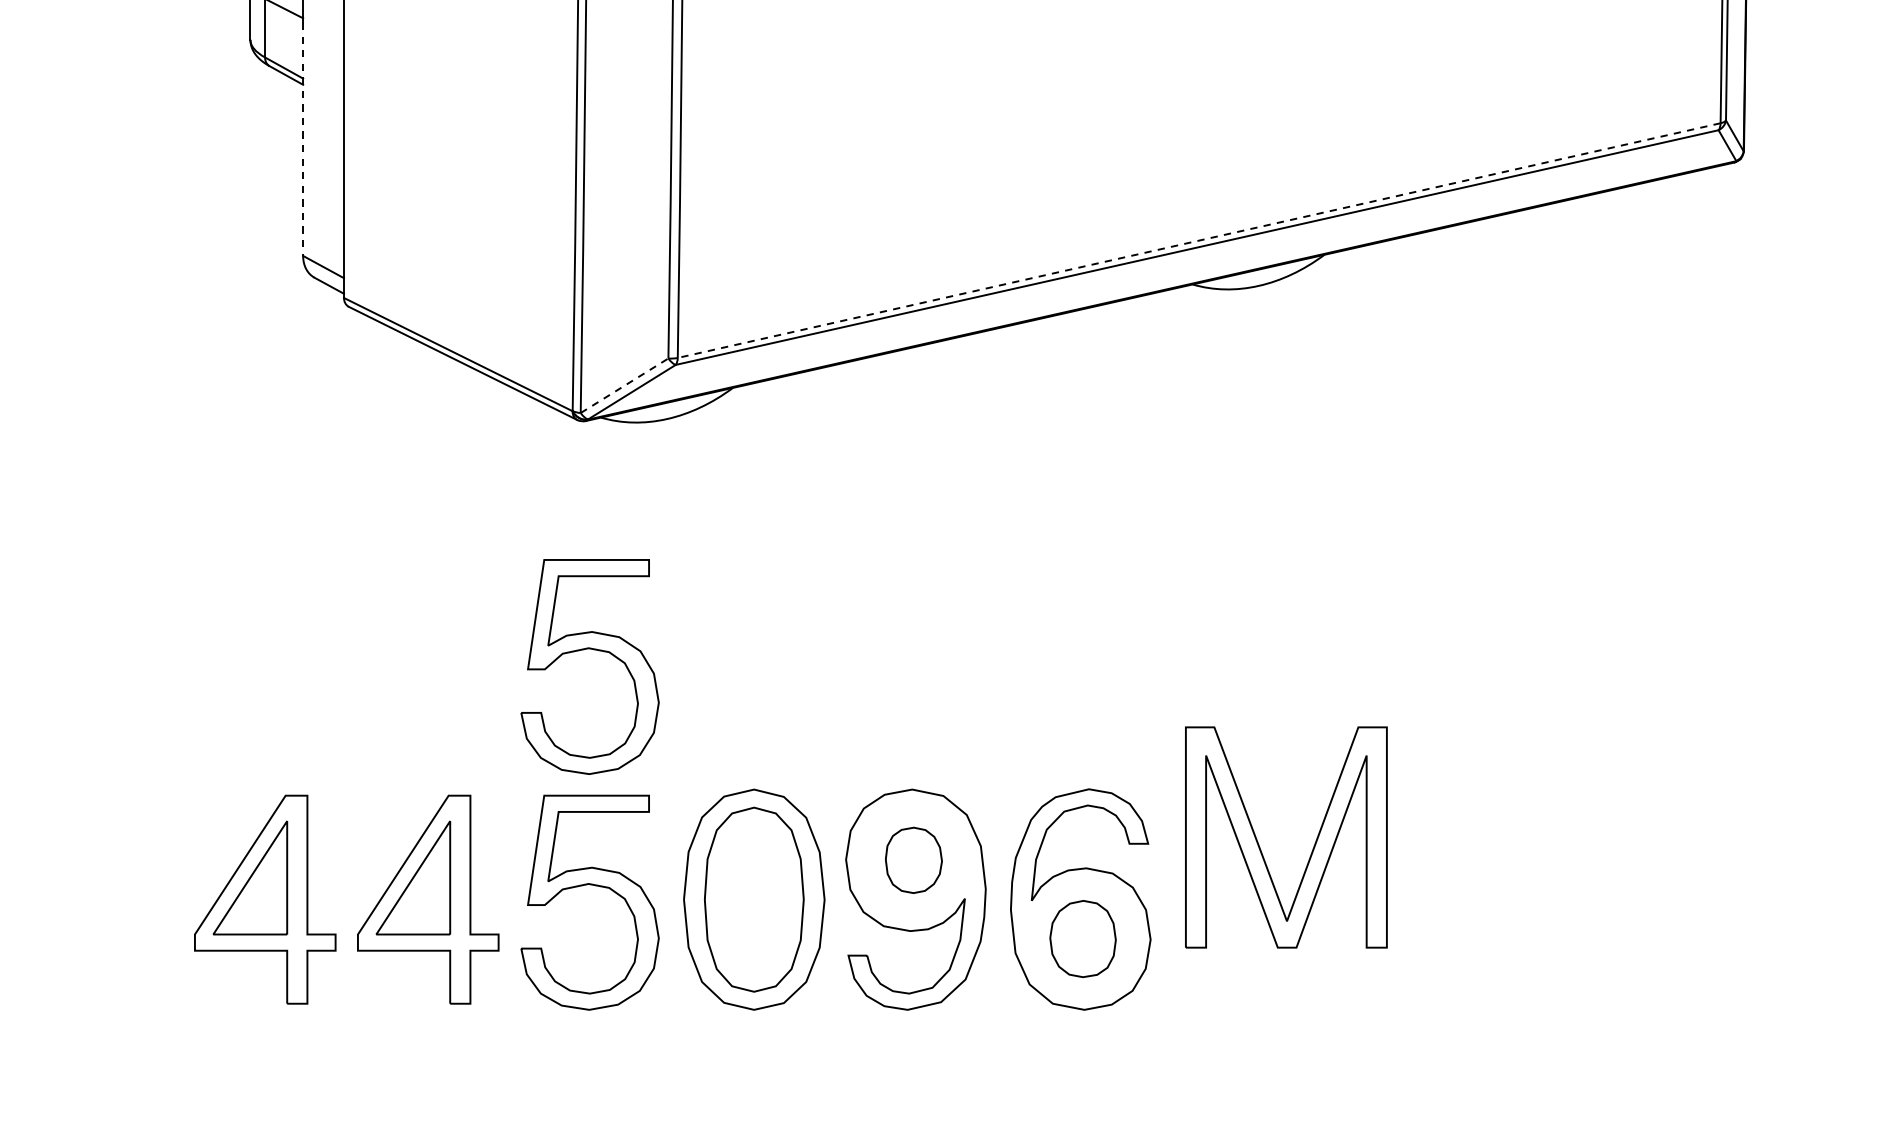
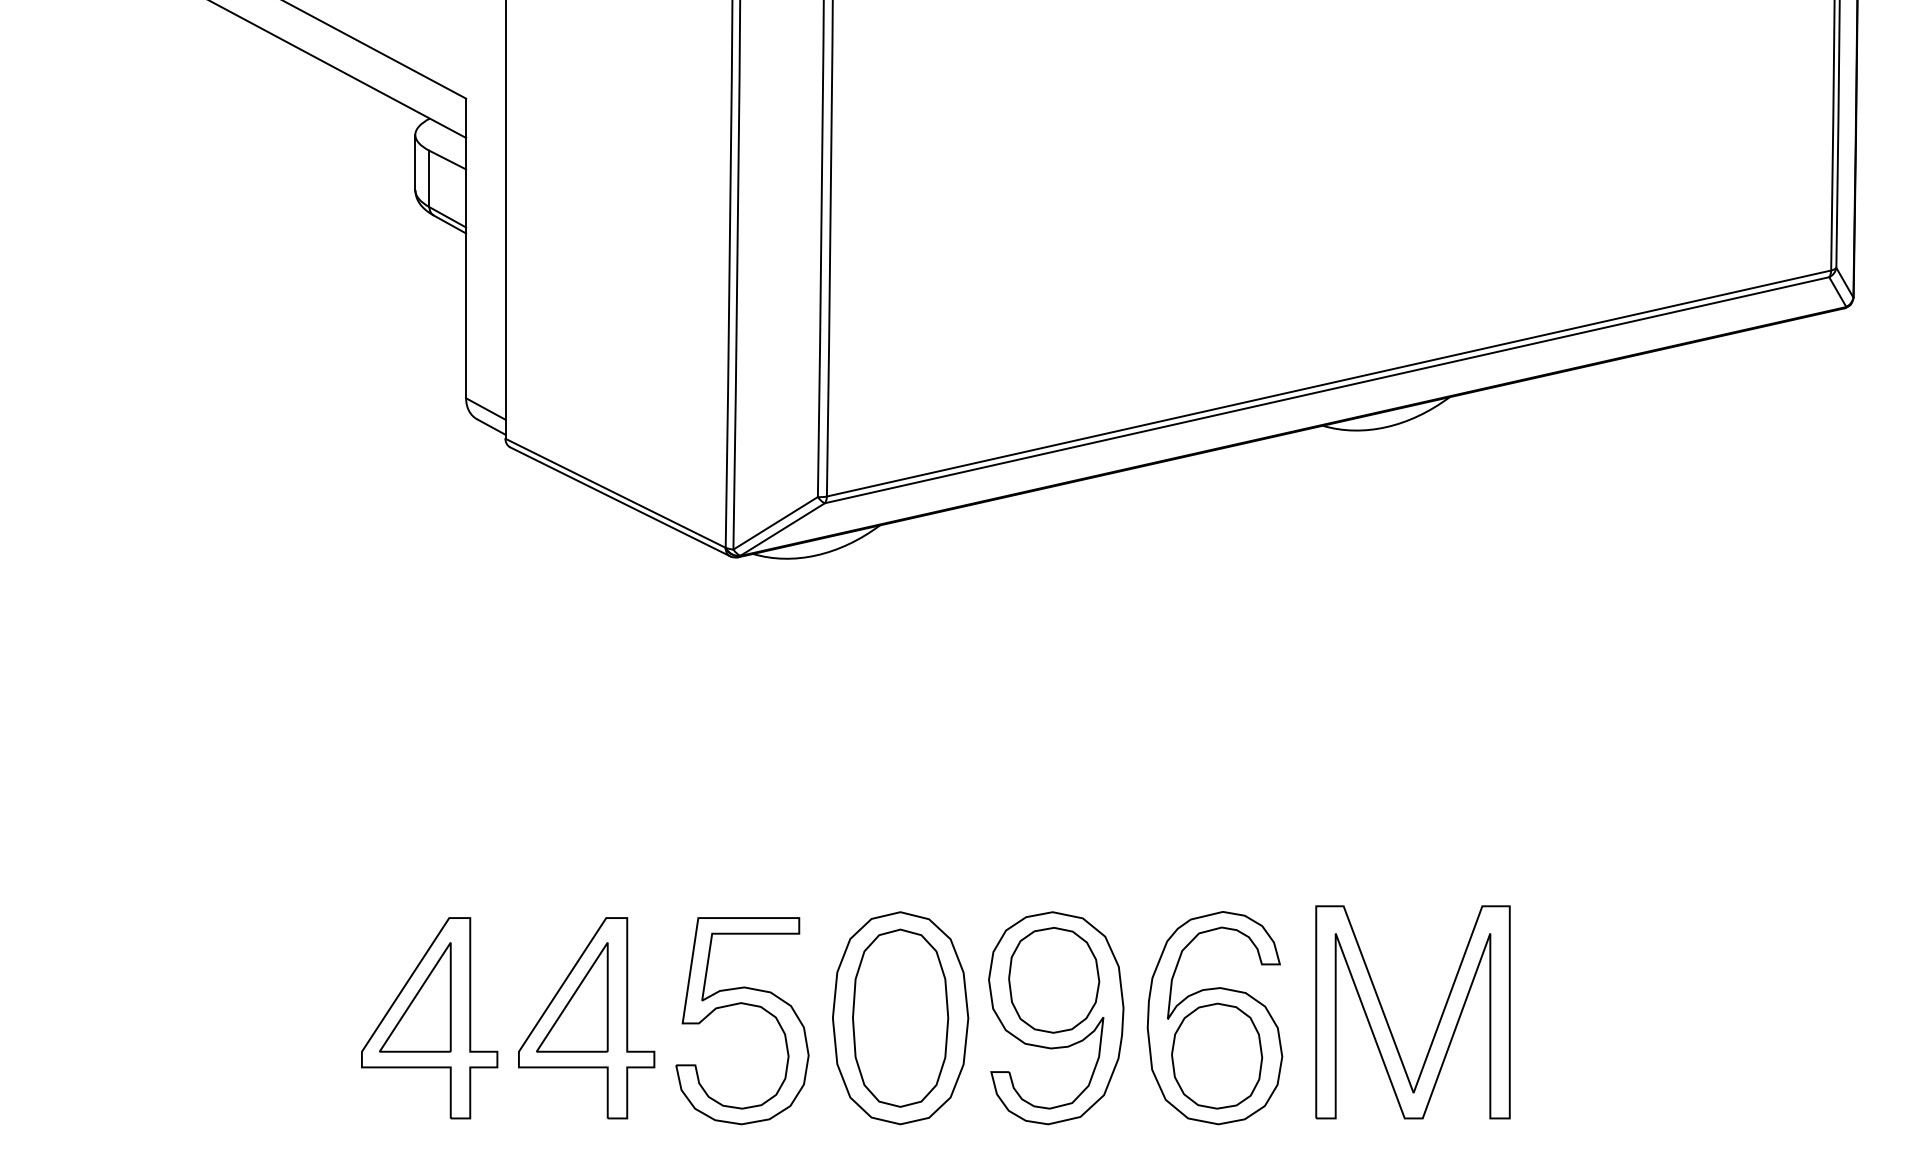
line: (303, 139) -> (466, 286), dashed -> solid
line: (1199, 240) -> (1329, 383), dashed -> solid
line: (624, 385) -> (775, 523), dashed -> solid
part: (595, 650) -> (747, 778), removed
part: (1260, 848) -> (1388, 1022), moved
part: (914, 860) -> (1054, 980), size x1.67
part: (1083, 938) -> (1217, 1055), size x1.43

